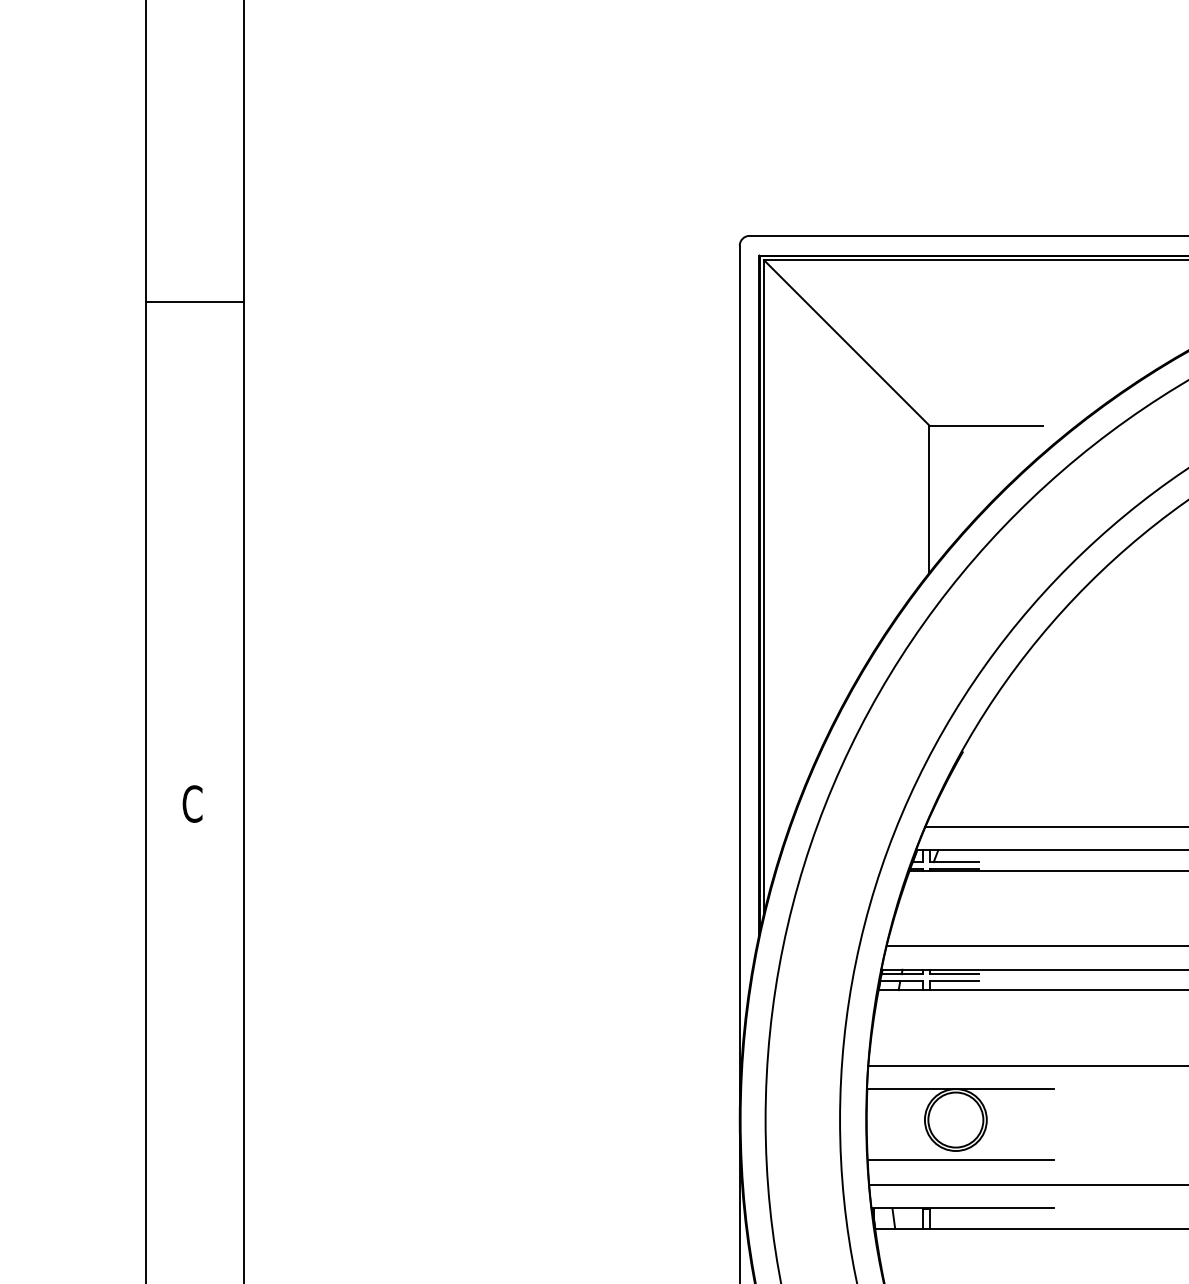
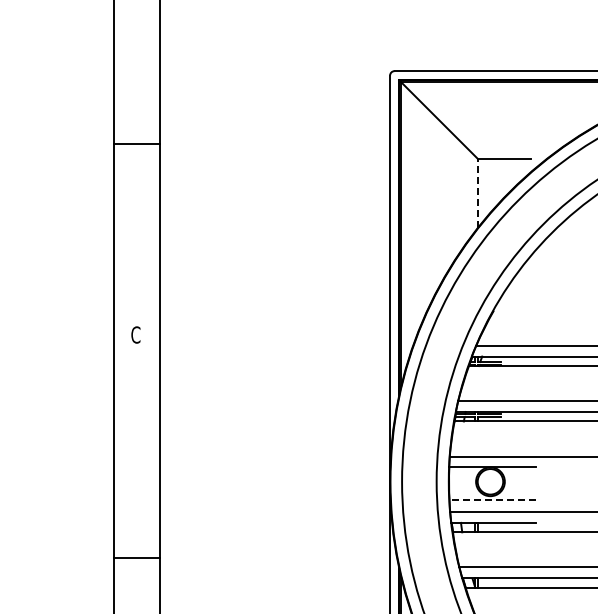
line: (193, 301) -> (136, 143), moved
line: (930, 497) -> (478, 192), solid -> dashed
line: (960, 1160) -> (492, 500), solid -> dashed

